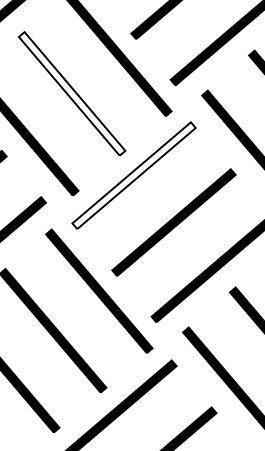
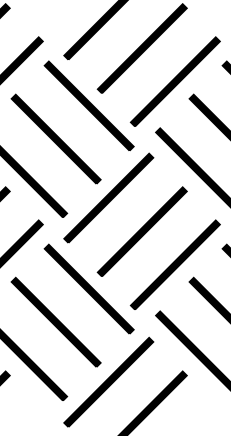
fill: (71, 92) -> (55, 138), added
fill: (133, 174) -> (108, 197), added

